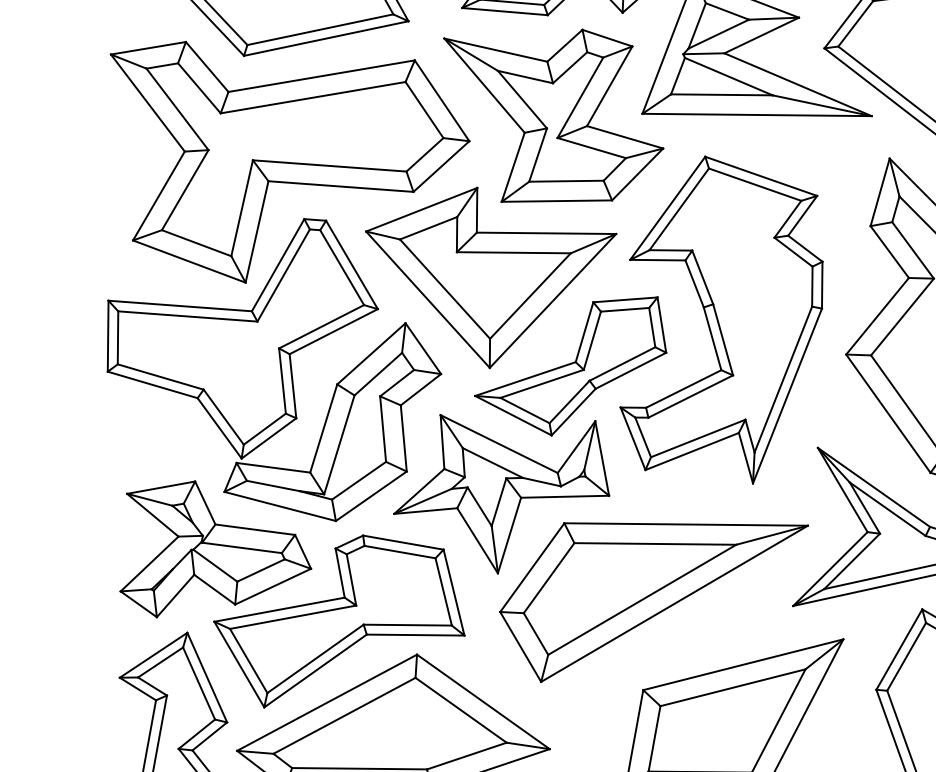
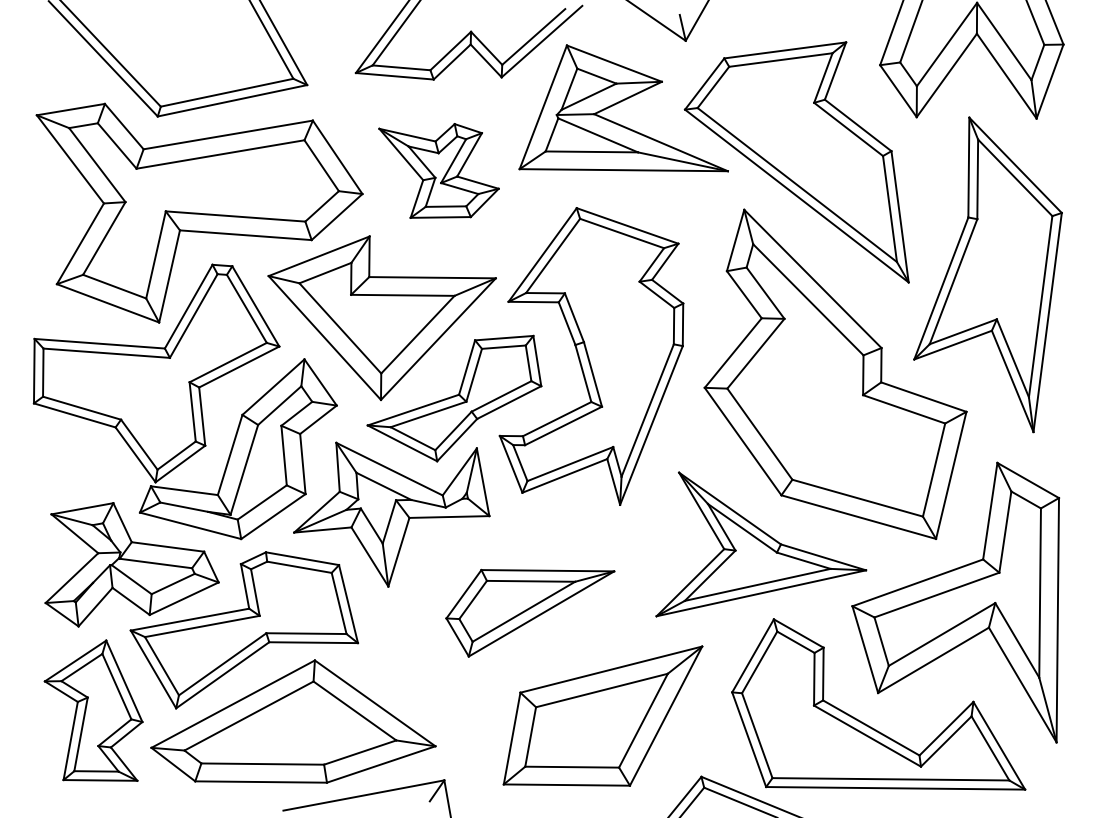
part: (553, 115) -> (438, 170), size x0.6
part: (654, 602) -> (530, 613), size x0.6

